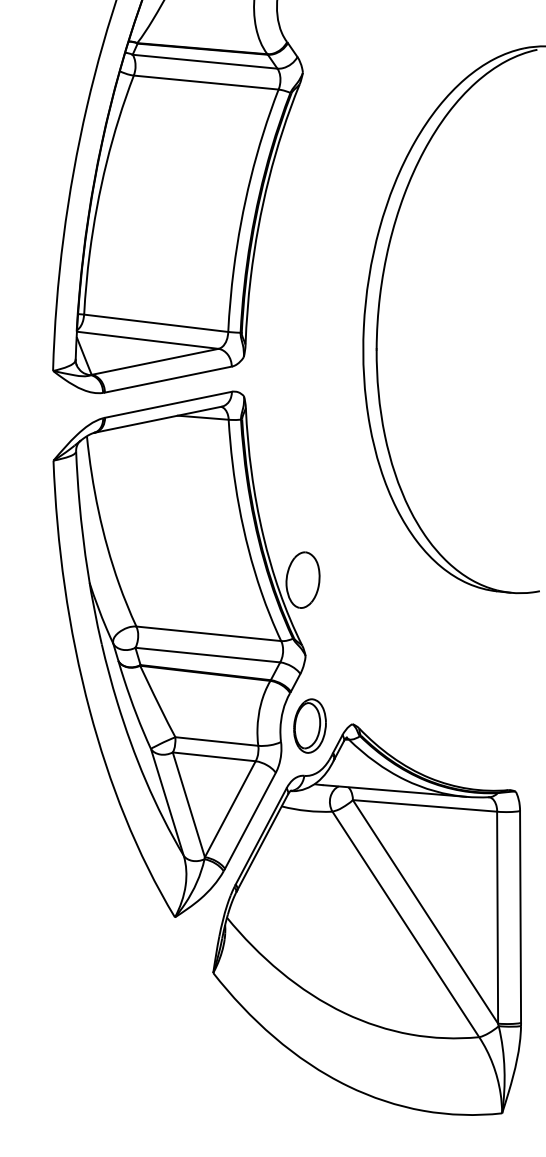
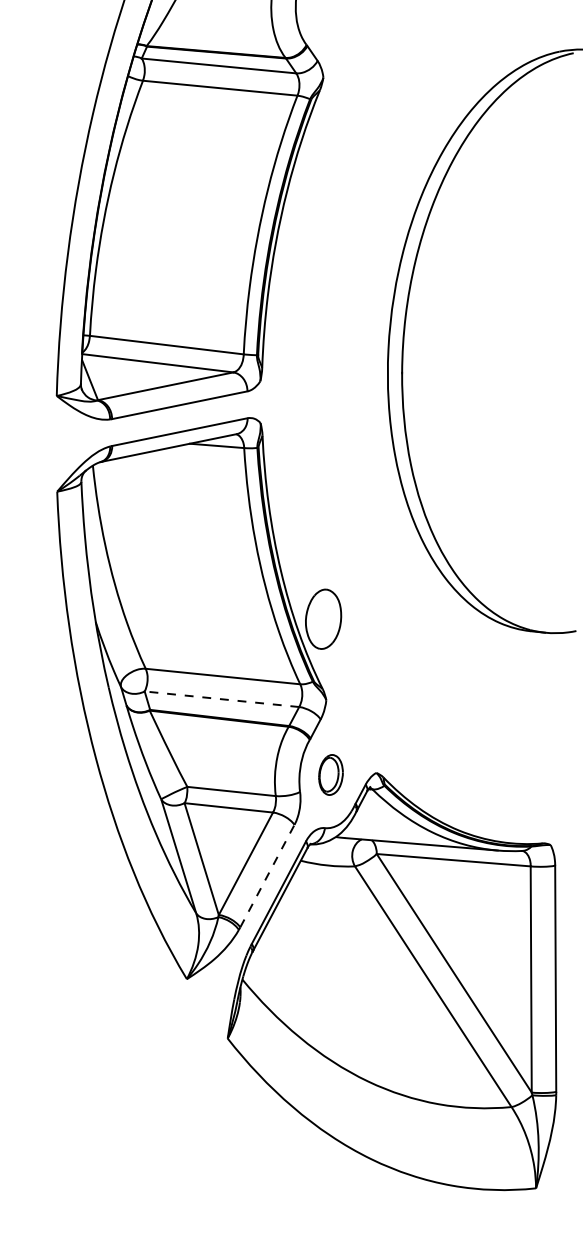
line: (207, 655) -> (221, 699), solid -> dashed
part: (309, 725) -> (330, 774), size x0.7
line: (250, 820) -> (267, 875), solid -> dashed

